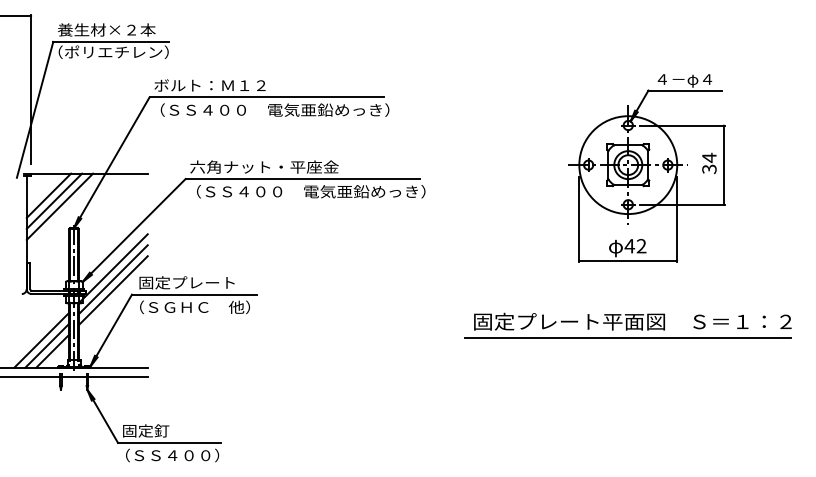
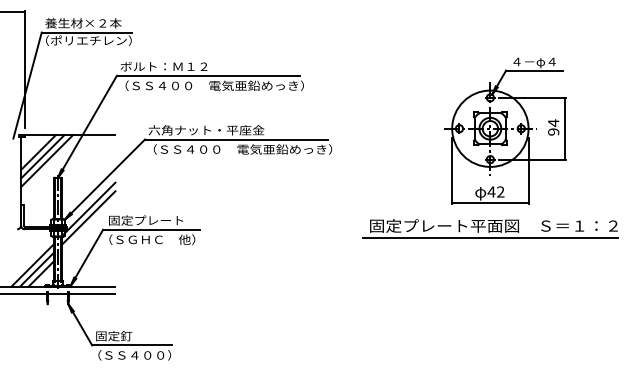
text: (709, 168) -> (553, 131), 34 -> 94
line: (113, 290) -> (88, 226), removed
part: (628, 325) -> (490, 228), moved

